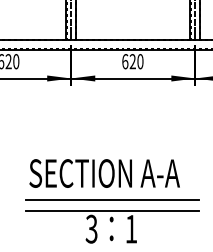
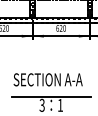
line: (111, 201) -> (51, 92), removed

